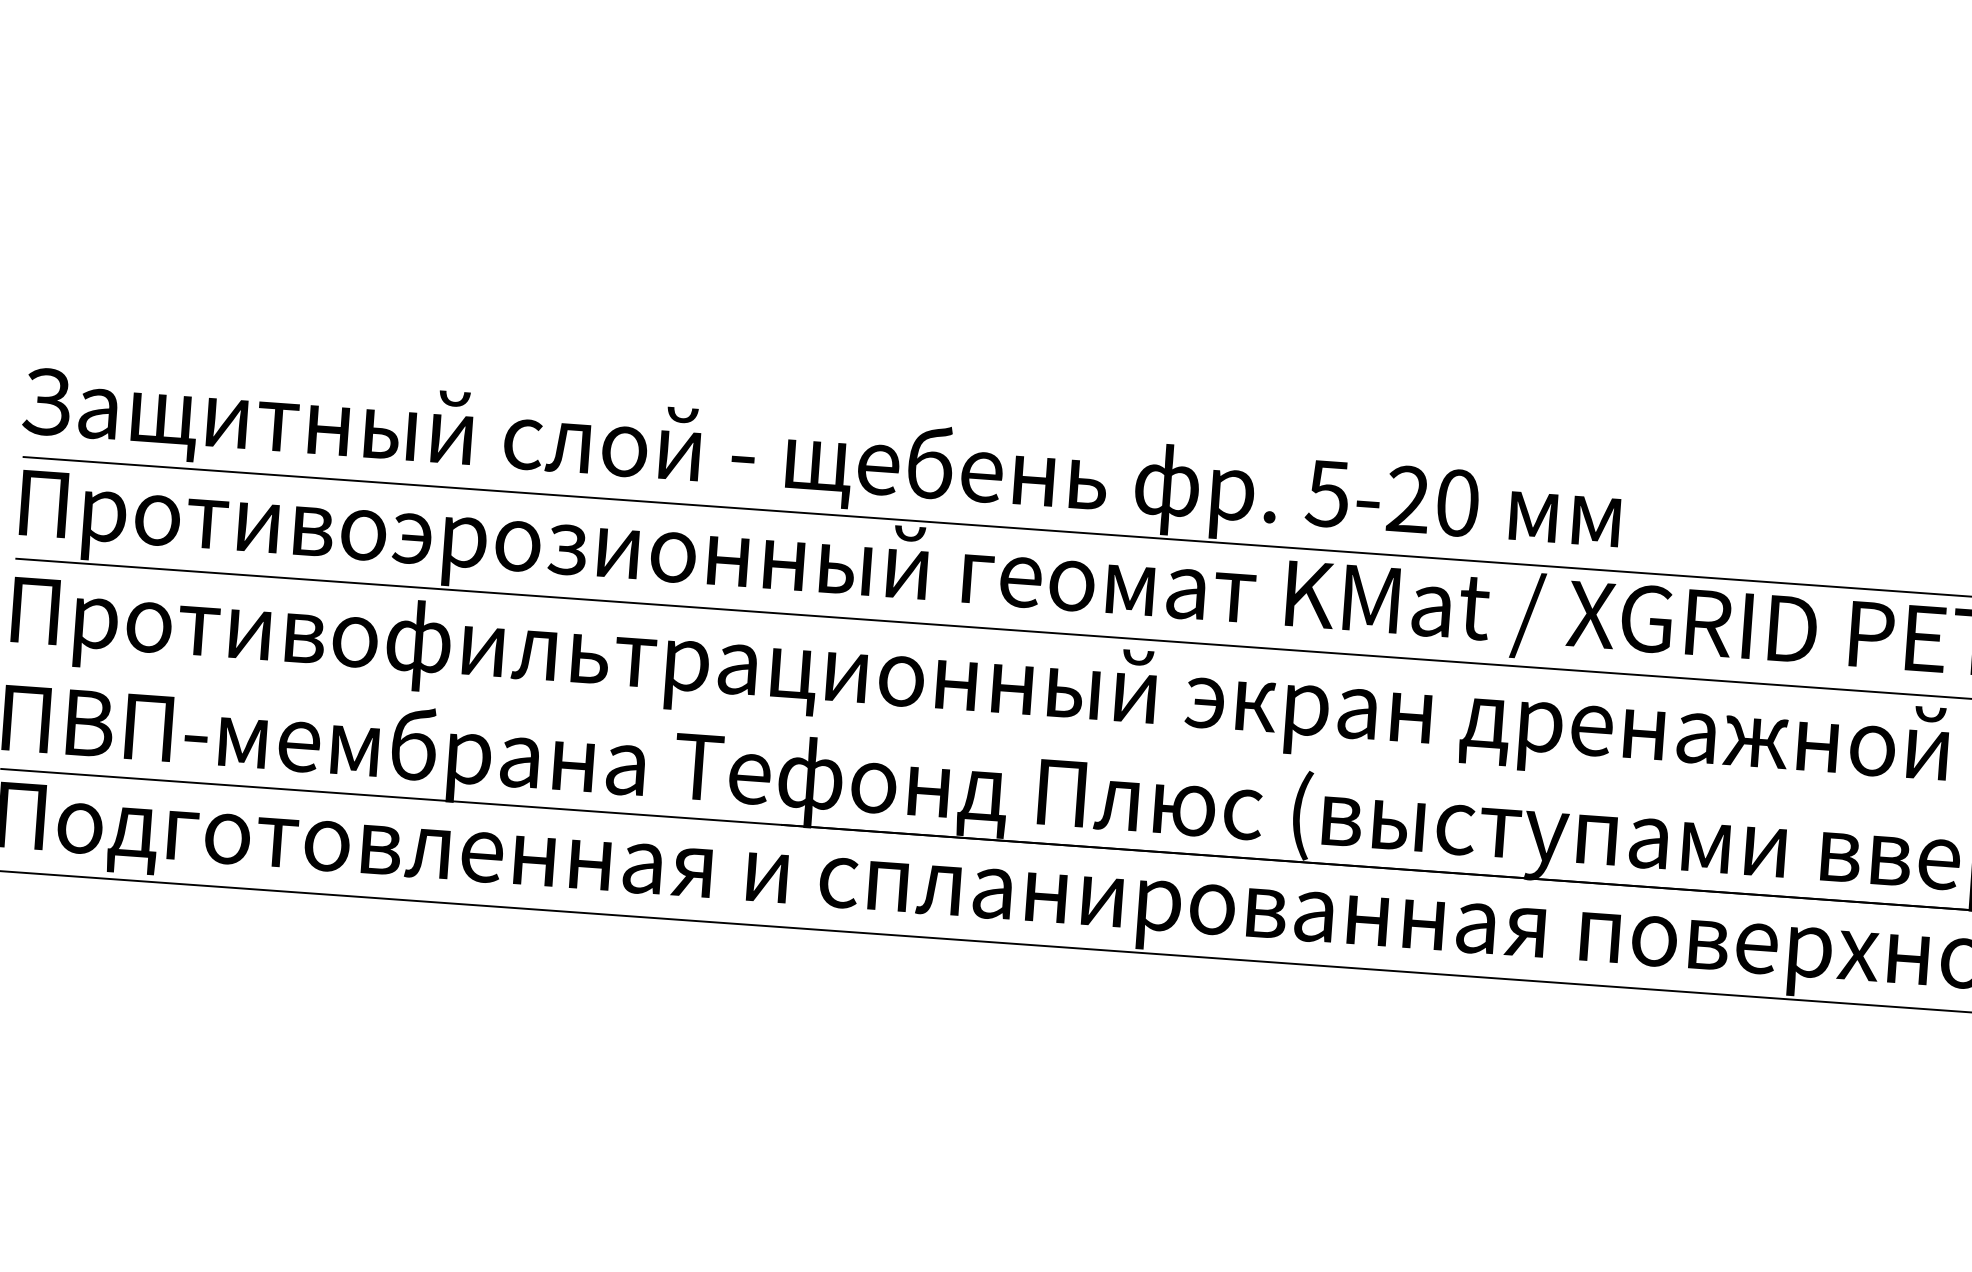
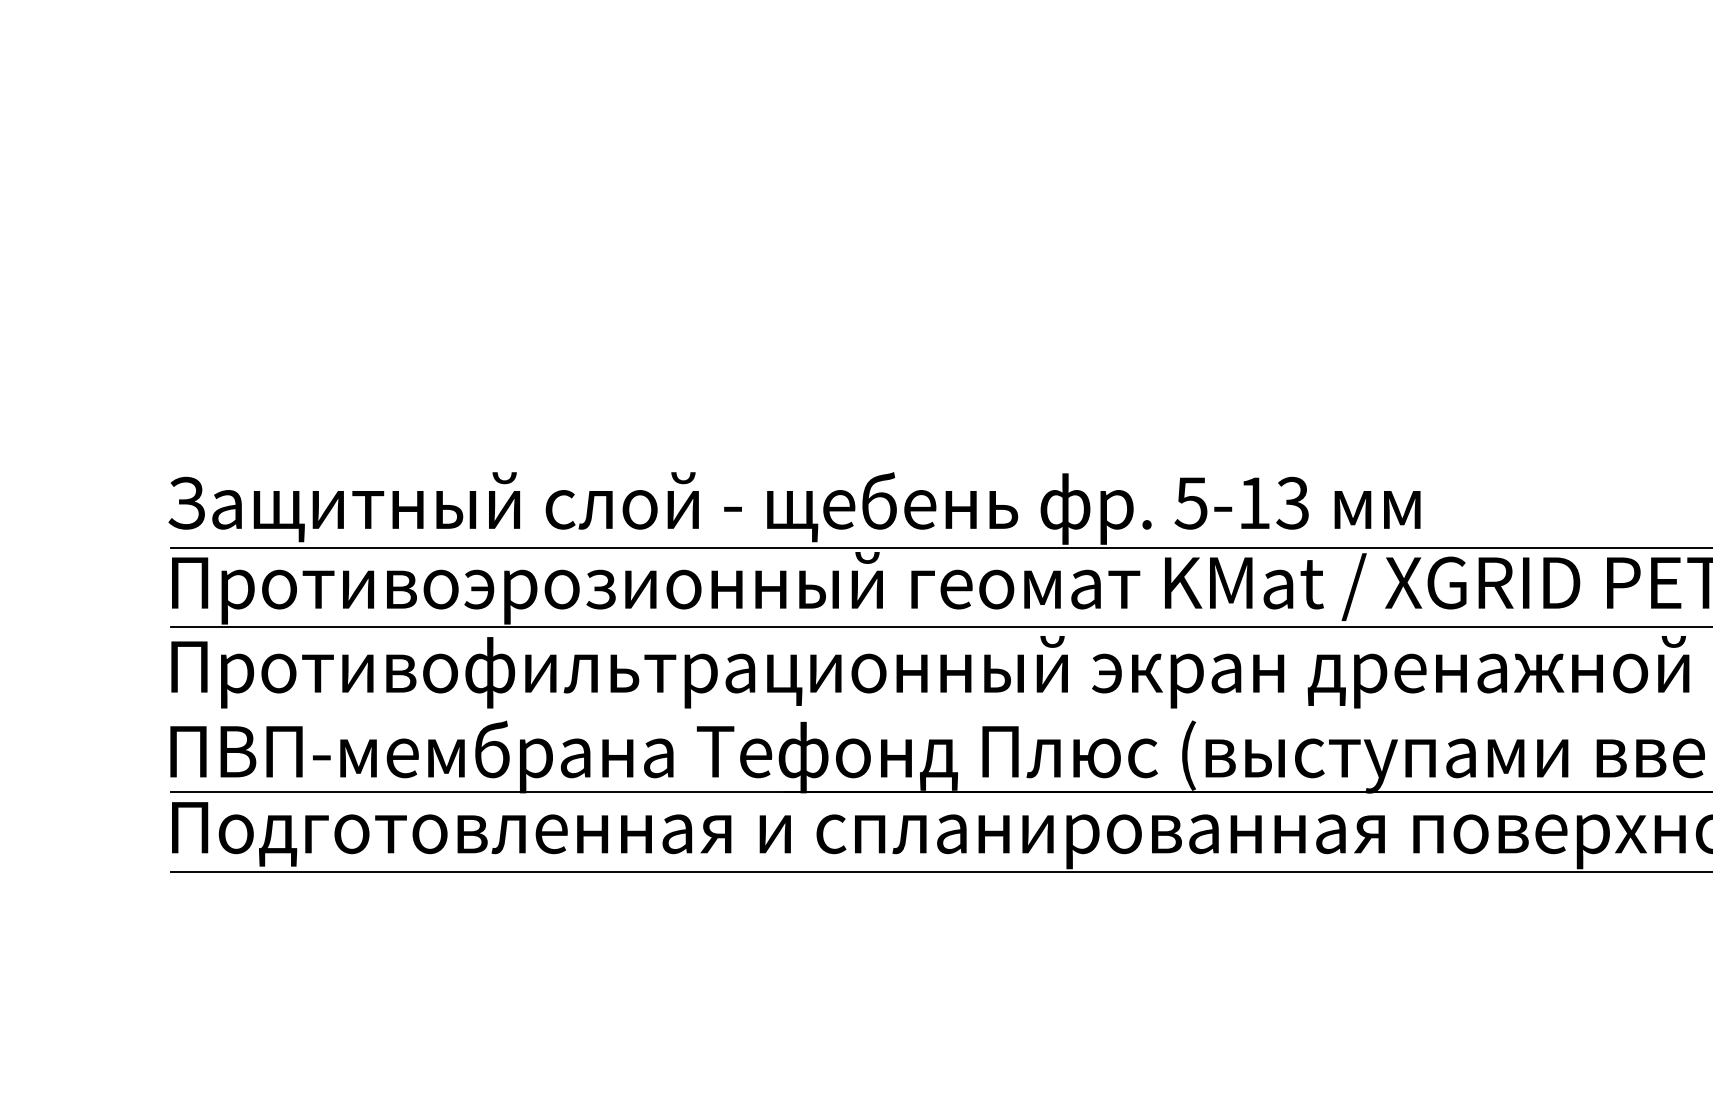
text: (1432, 500) -> (1273, 502), 5-20 -> 5-13

